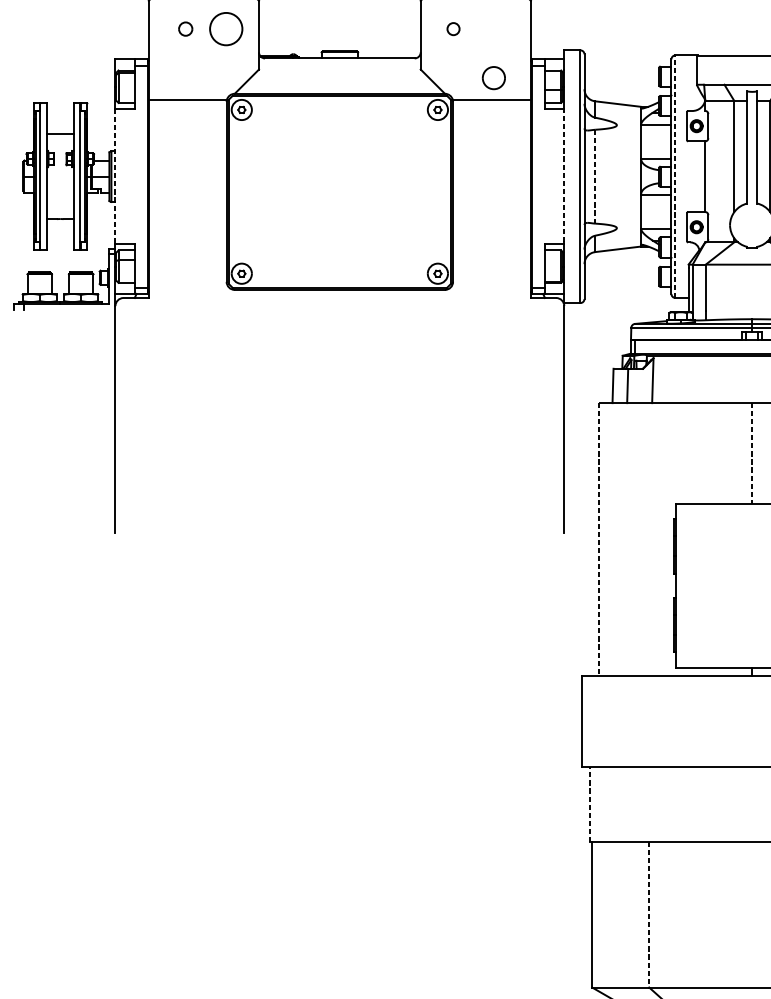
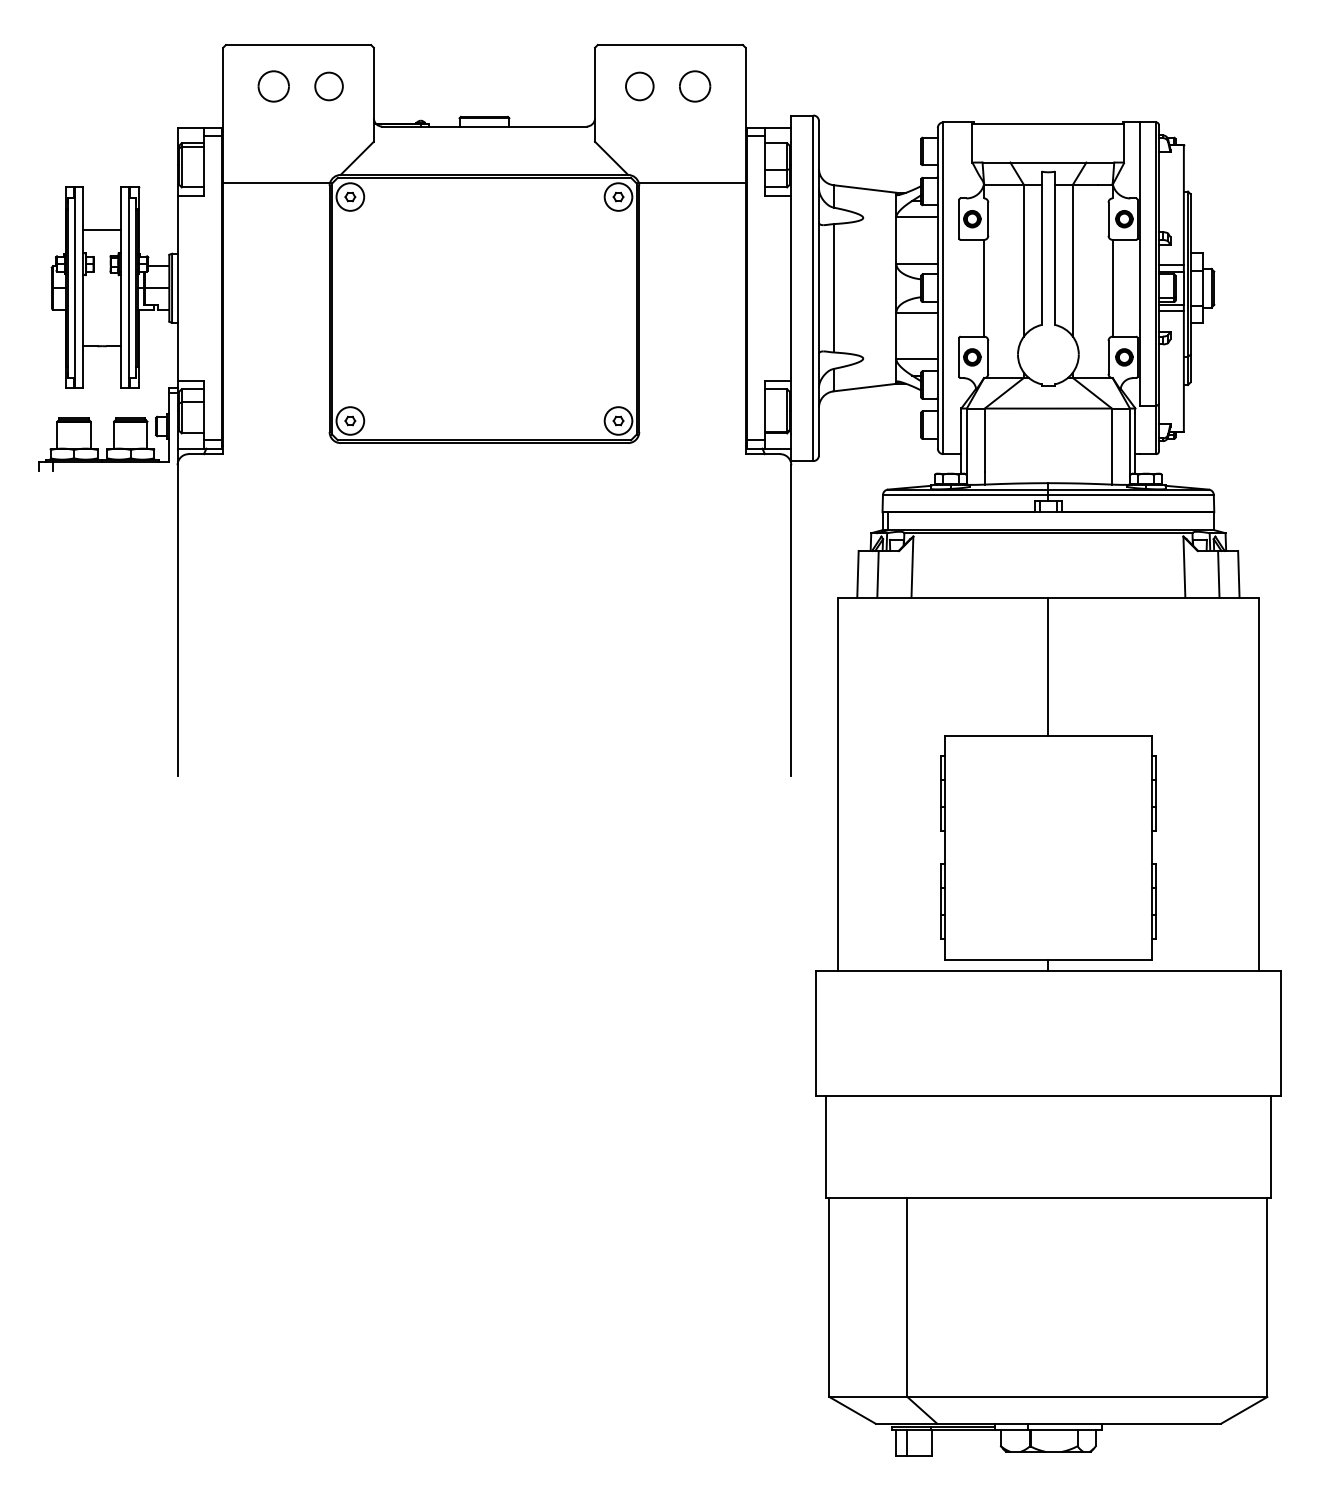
part: (185, 29) -> (273, 86), size x1.67
circle: (225, 29) -> (328, 86), size x0.62
circle: (453, 29) -> (639, 86), size x1.67
part: (494, 78) -> (695, 86), moved
line: (115, 176) -> (177, 288), dashed -> solid
line: (564, 176) -> (791, 287), dashed -> solid
line: (595, 176) -> (833, 287), dashed -> solid
line: (675, 176) -> (943, 288), dashed -> solid
line: (752, 453) -> (1048, 666), dashed -> solid
line: (598, 539) -> (838, 784), dashed -> solid
line: (589, 804) -> (825, 1146), dashed -> solid
line: (649, 914) -> (907, 1297), dashed -> solid

